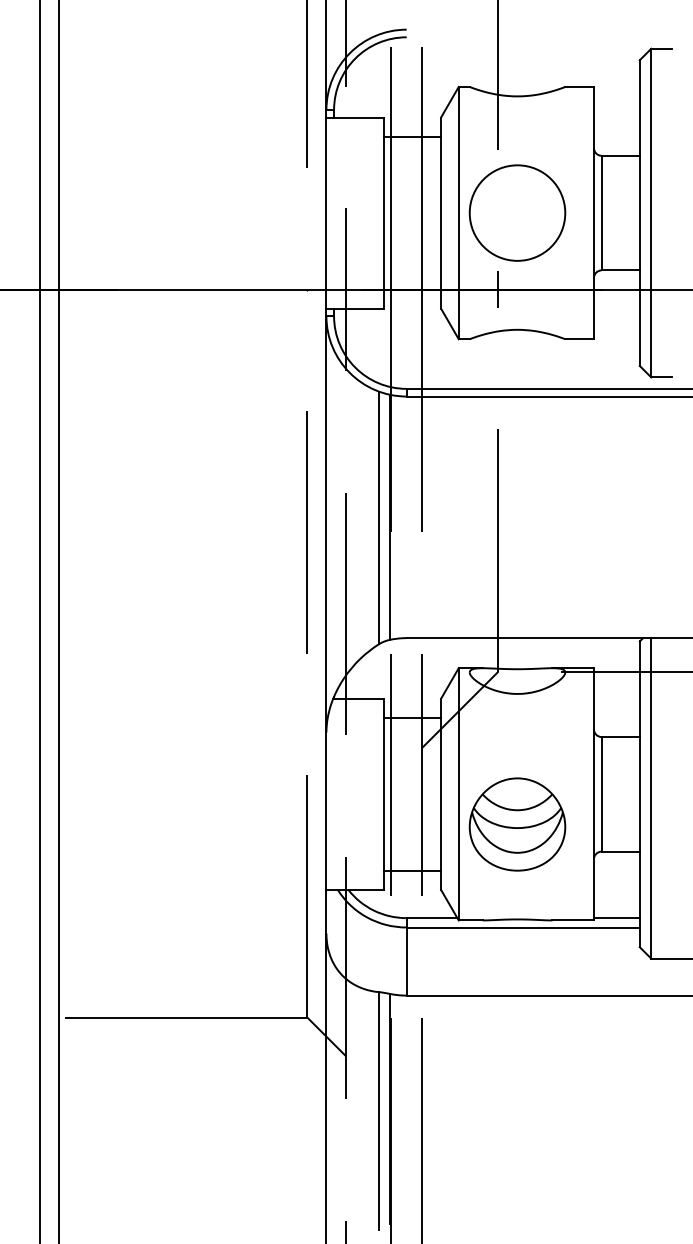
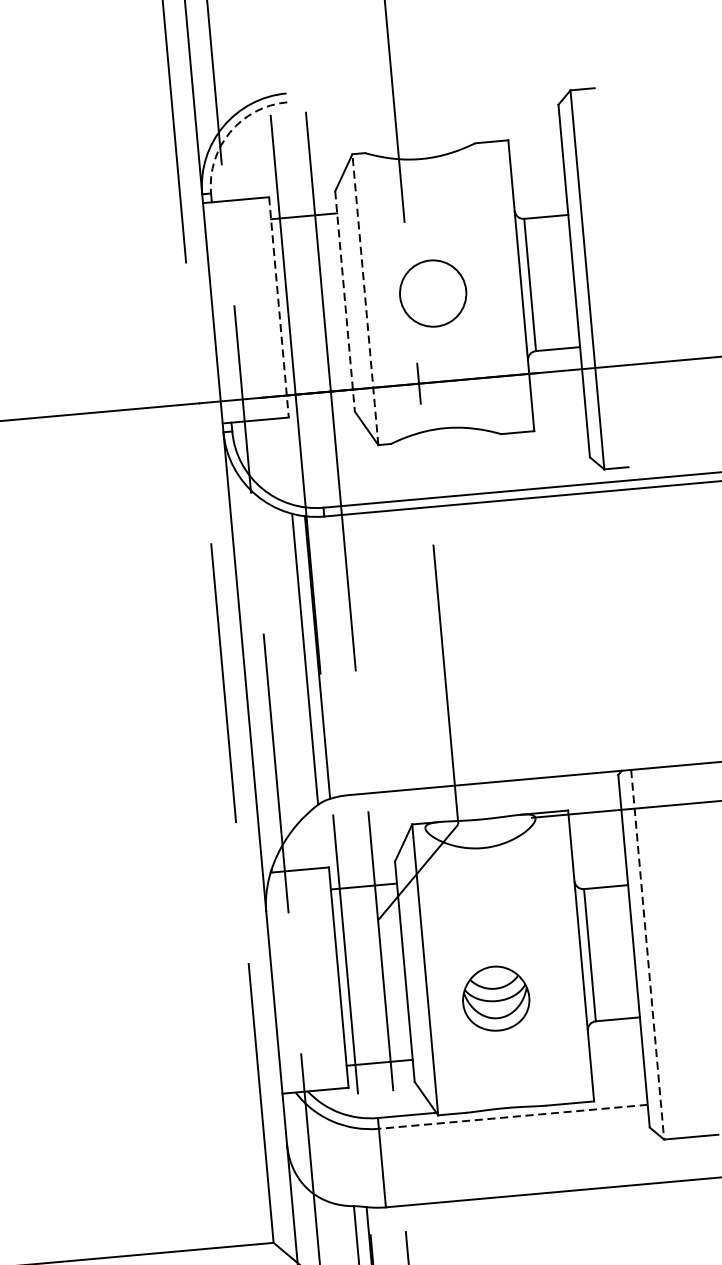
arc: (355, 58) -> (230, 132), solid -> dashed
line: (458, 212) -> (365, 298), solid -> dashed
circle: (517, 212) -> (433, 292), size x0.6
line: (383, 213) -> (278, 307), solid -> dashed
line: (441, 213) -> (345, 301), solid -> dashed
line: (651, 798) -> (647, 954), solid -> dashed
part: (517, 824) -> (496, 998), size x0.6
line: (616, 918) -> (619, 1096), removed
line: (523, 927) -> (513, 1116), solid -> dashed

